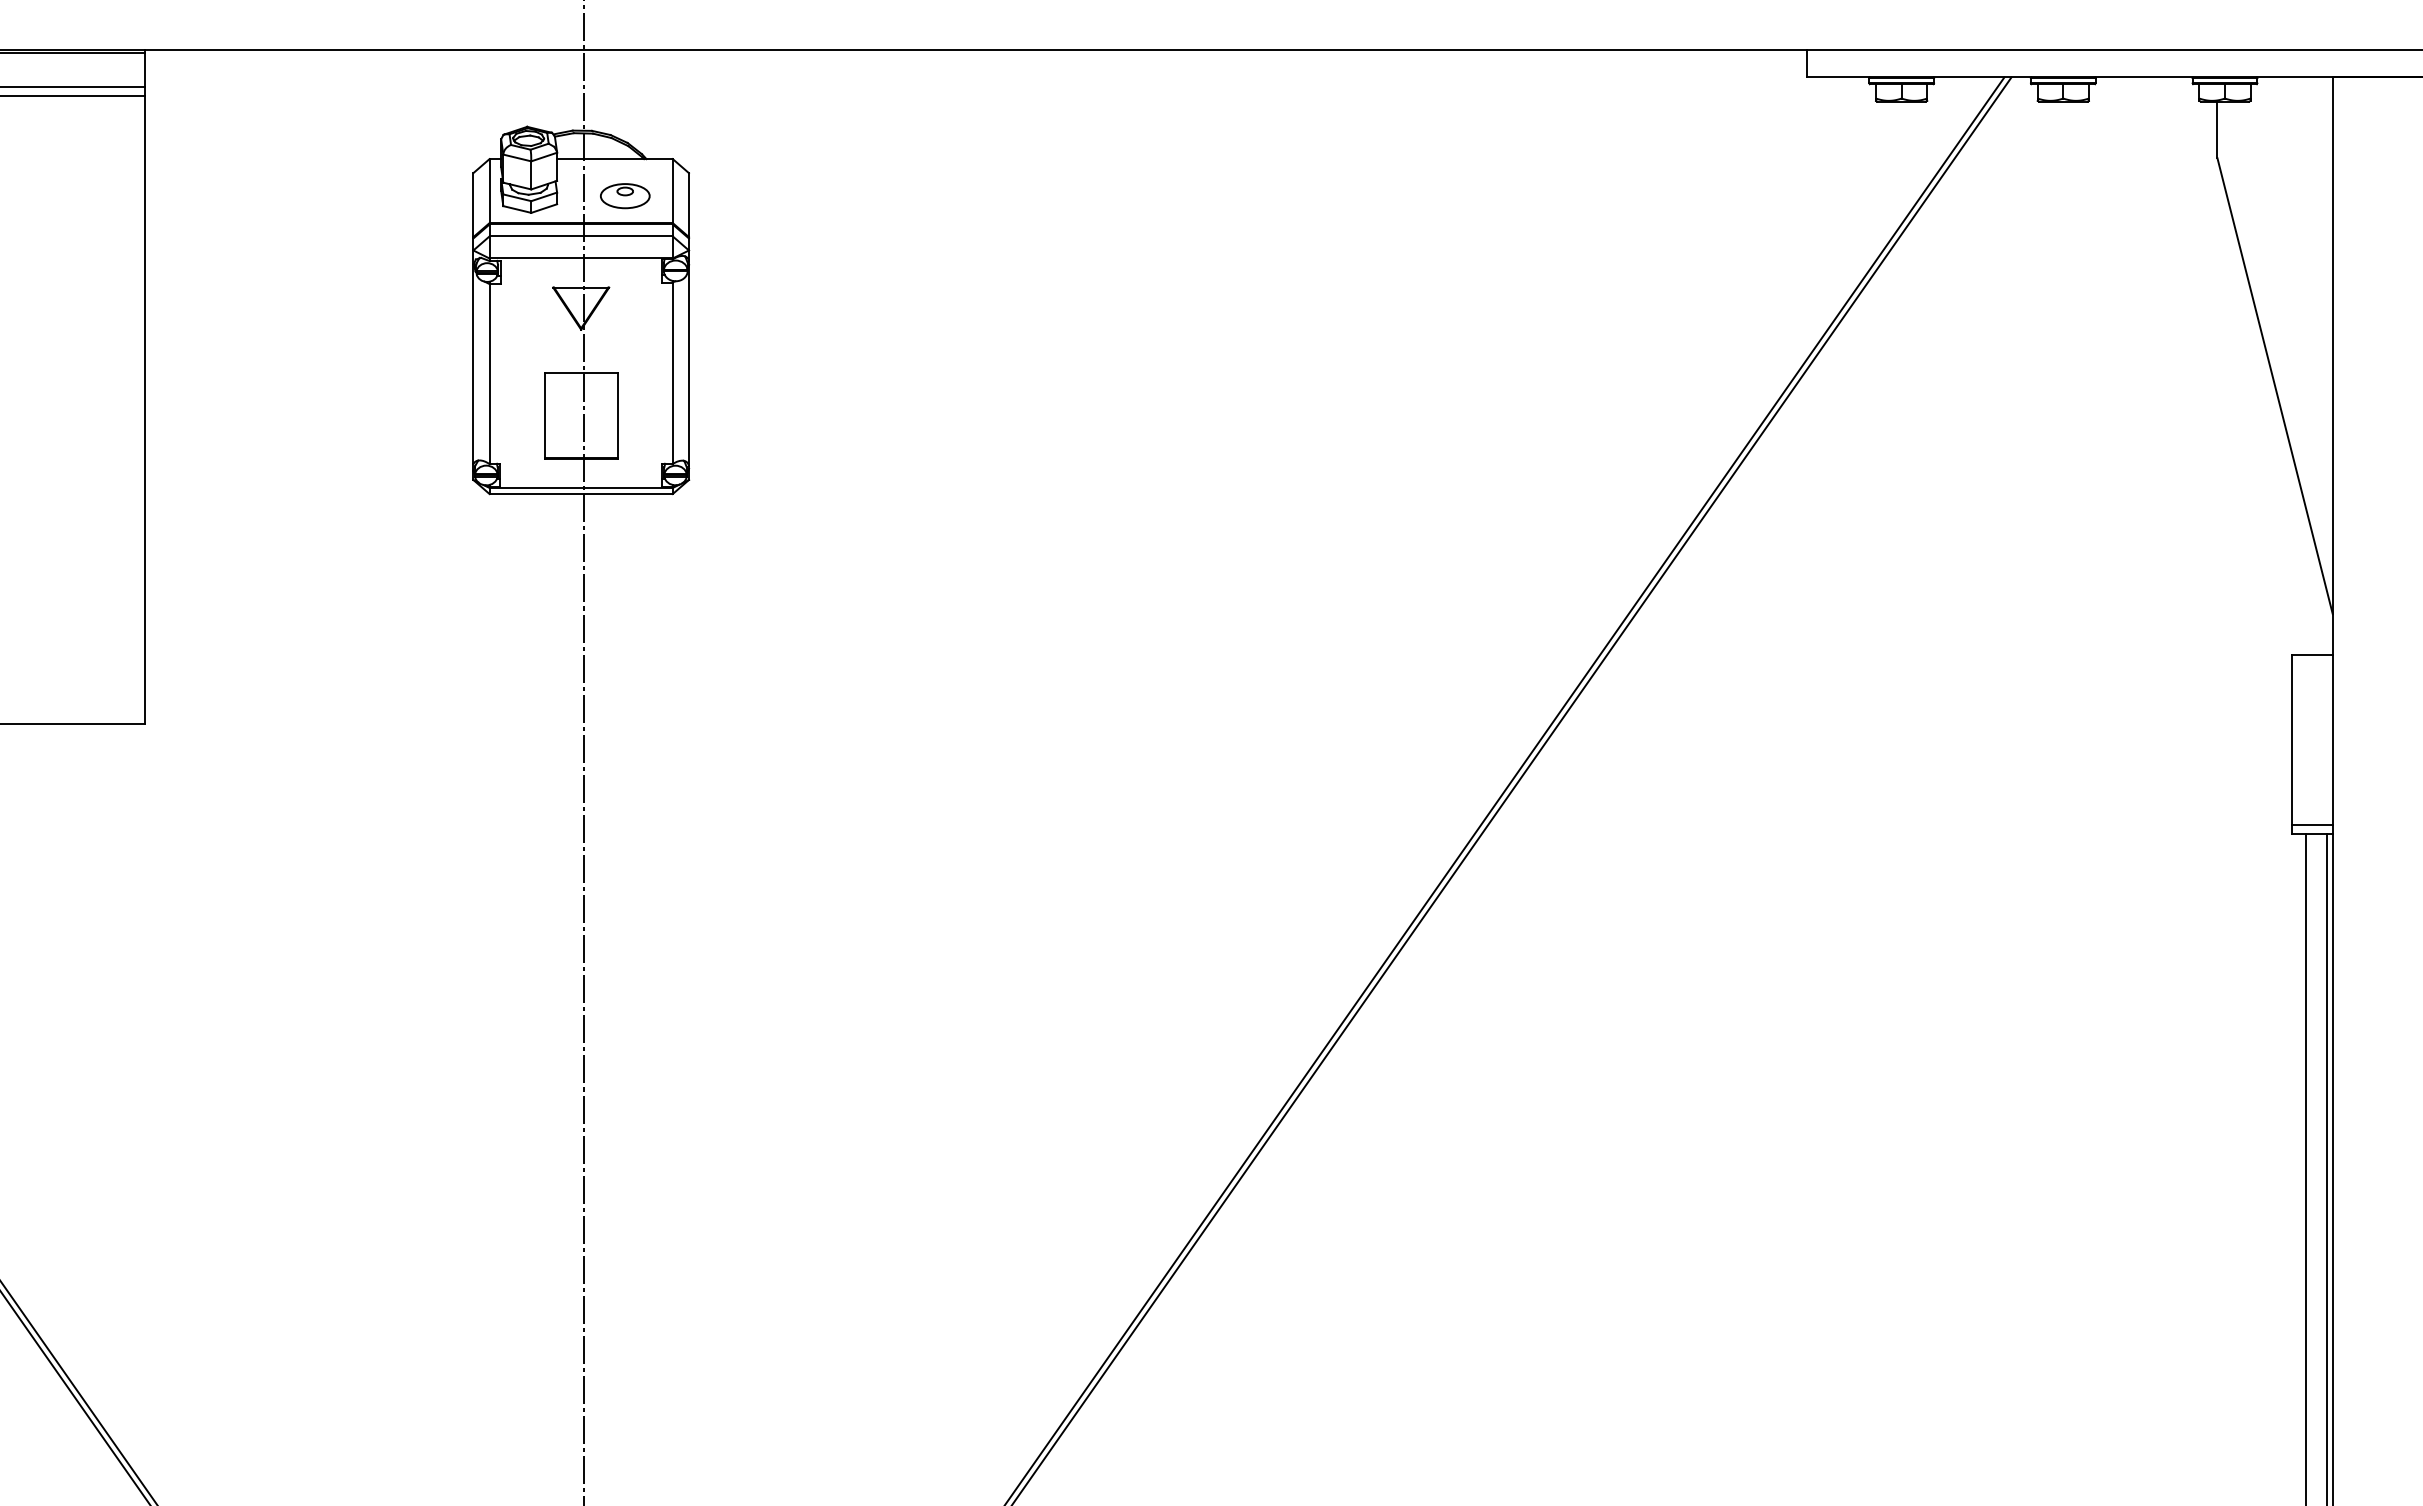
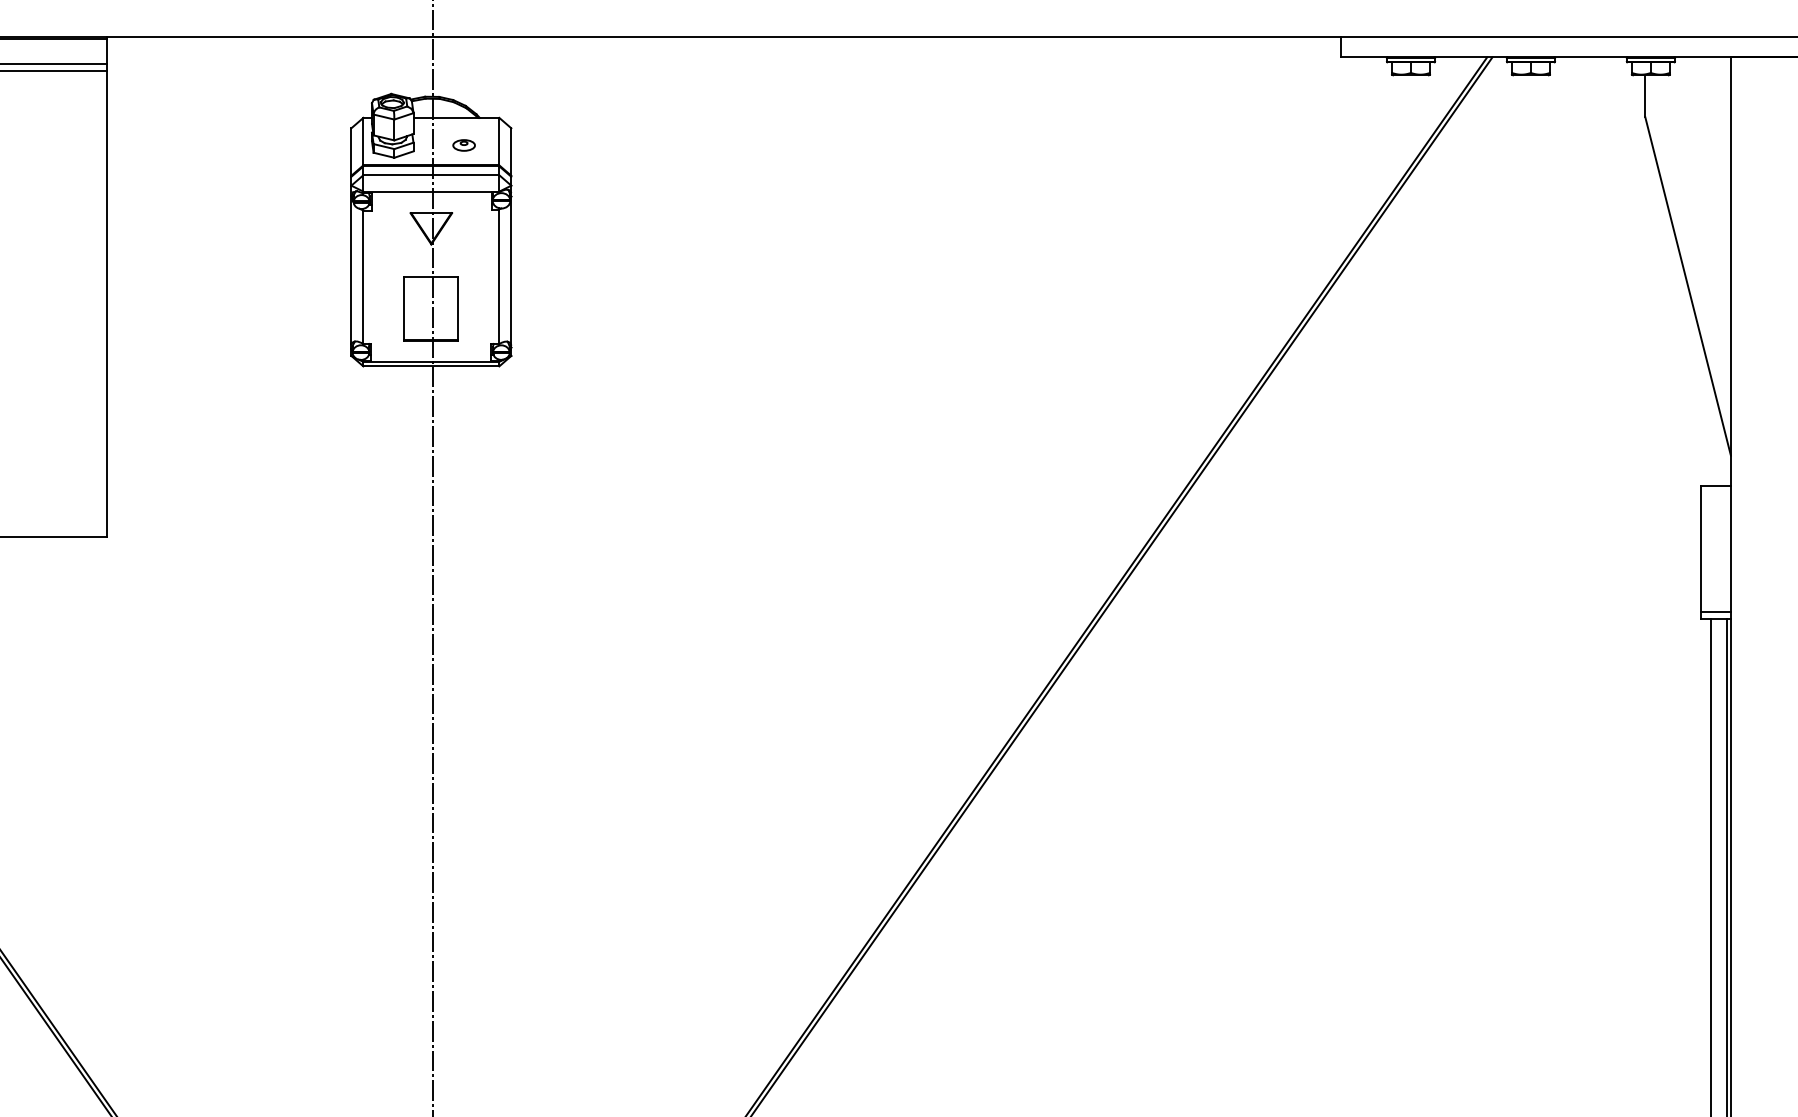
part: (625, 196) -> (464, 145), size x0.6

